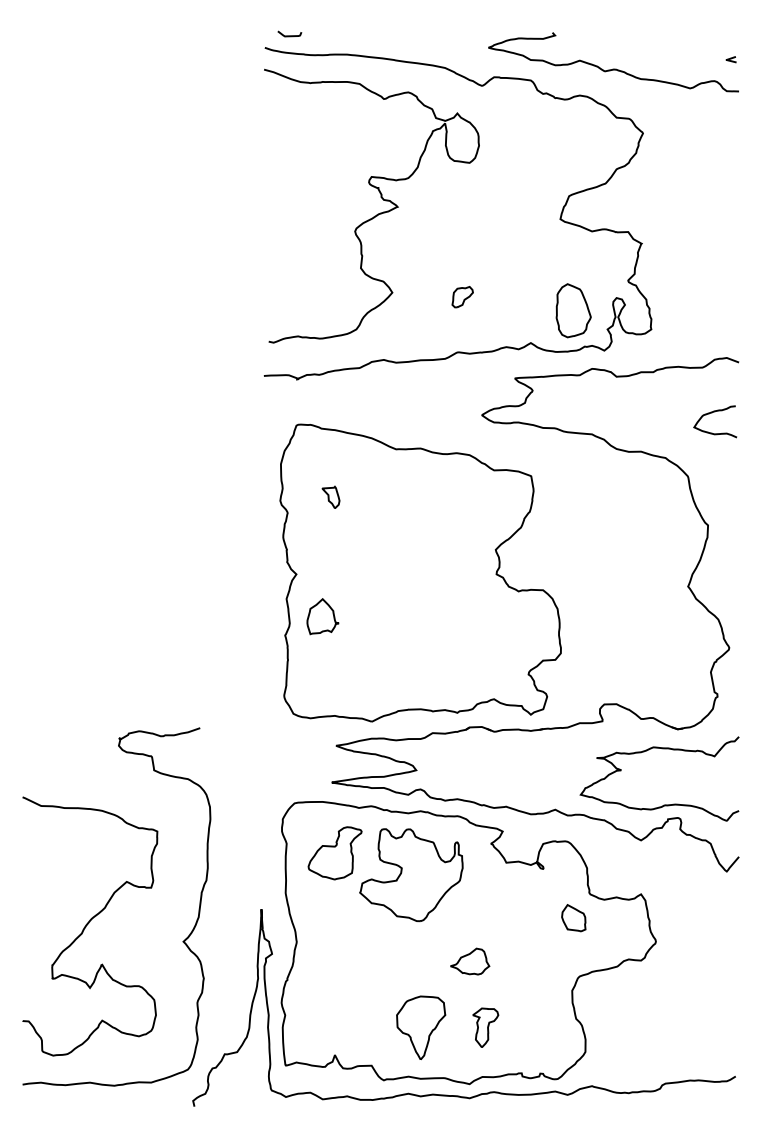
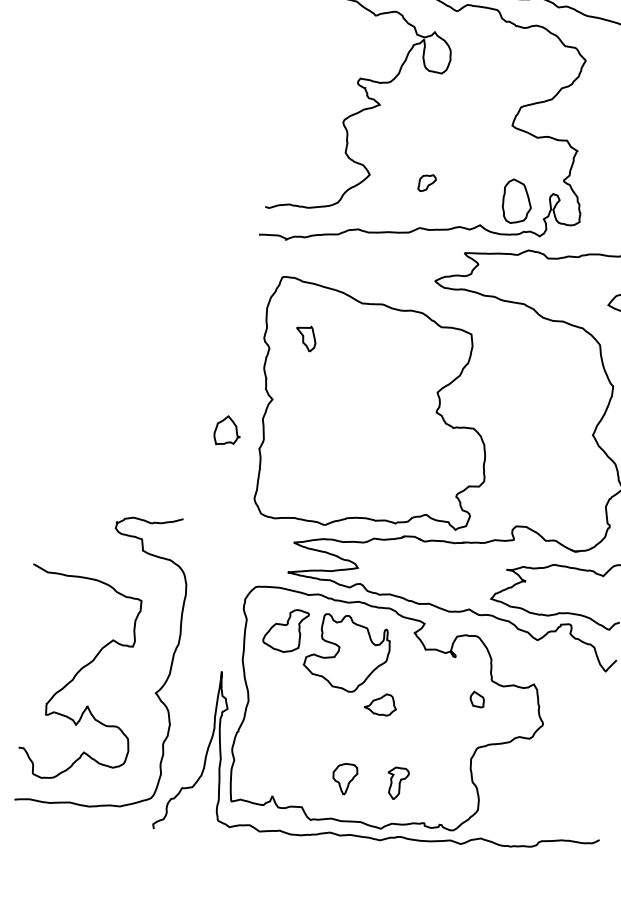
part: (330, 496) -> (305, 337), size x1.4
part: (322, 616) -> (227, 430), moved
part: (573, 918) -> (476, 699), size x0.7
part: (470, 961) -> (380, 704), moved
part: (421, 1027) -> (345, 779), size x0.6

